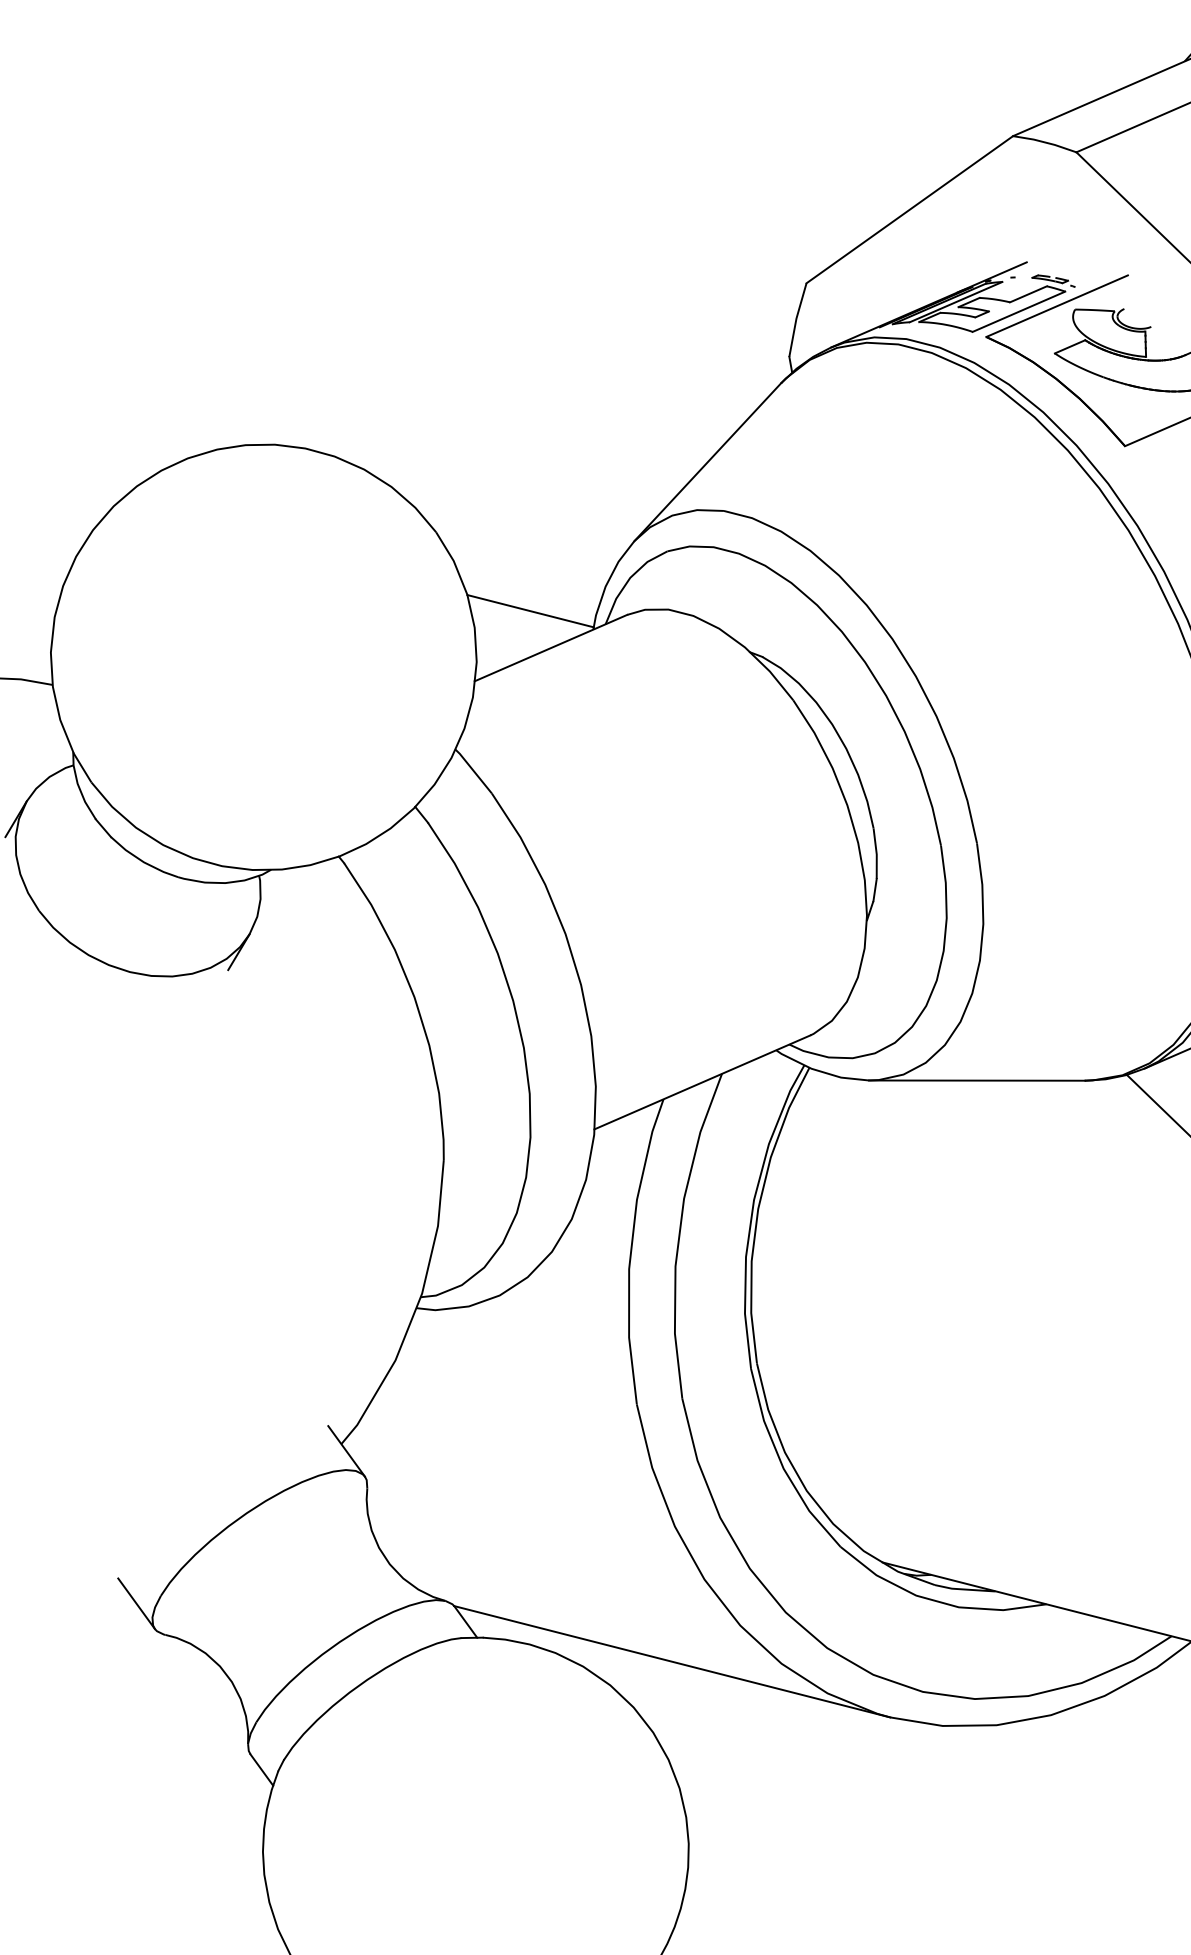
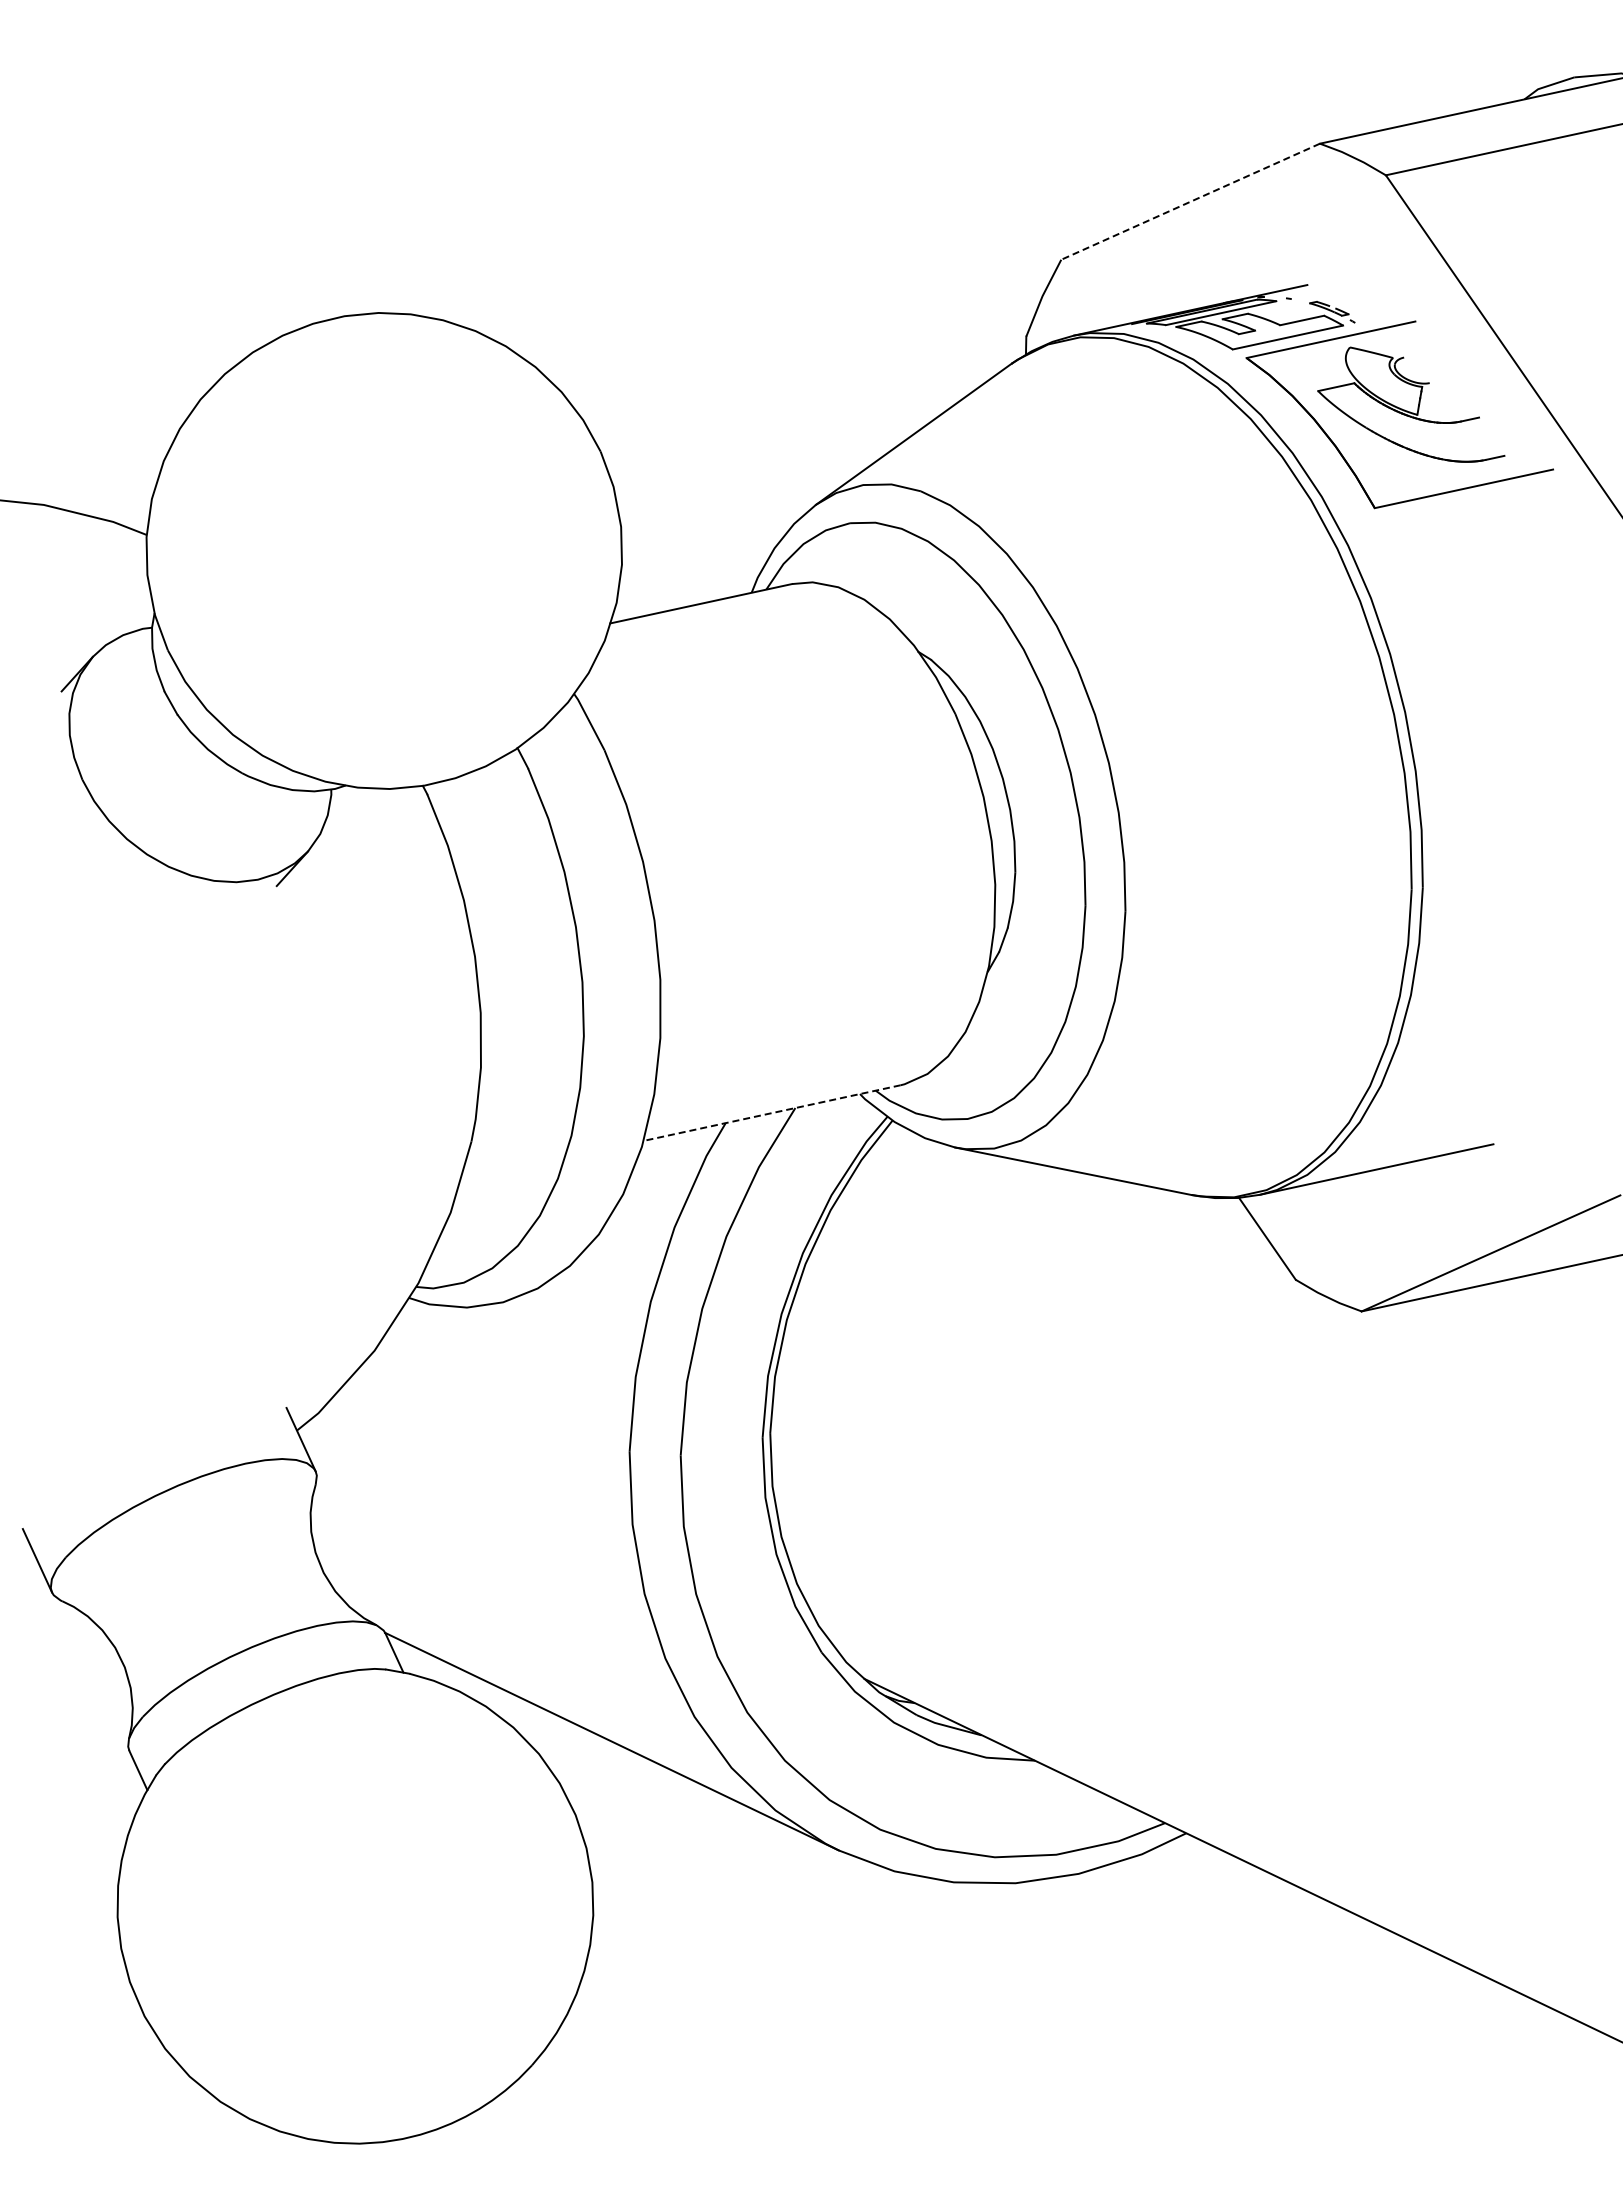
line: (909, 209) -> (1190, 201), solid -> dashed
line: (530, 610) -> (686, 558), removed
line: (702, 1082) -> (771, 1113), solid -> dashed

